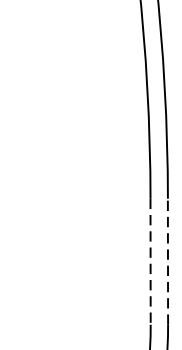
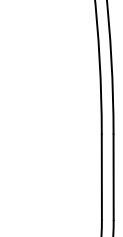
line: (150, 262) -> (101, 177), dashed -> solid
line: (167, 262) -> (113, 177), dashed -> solid

